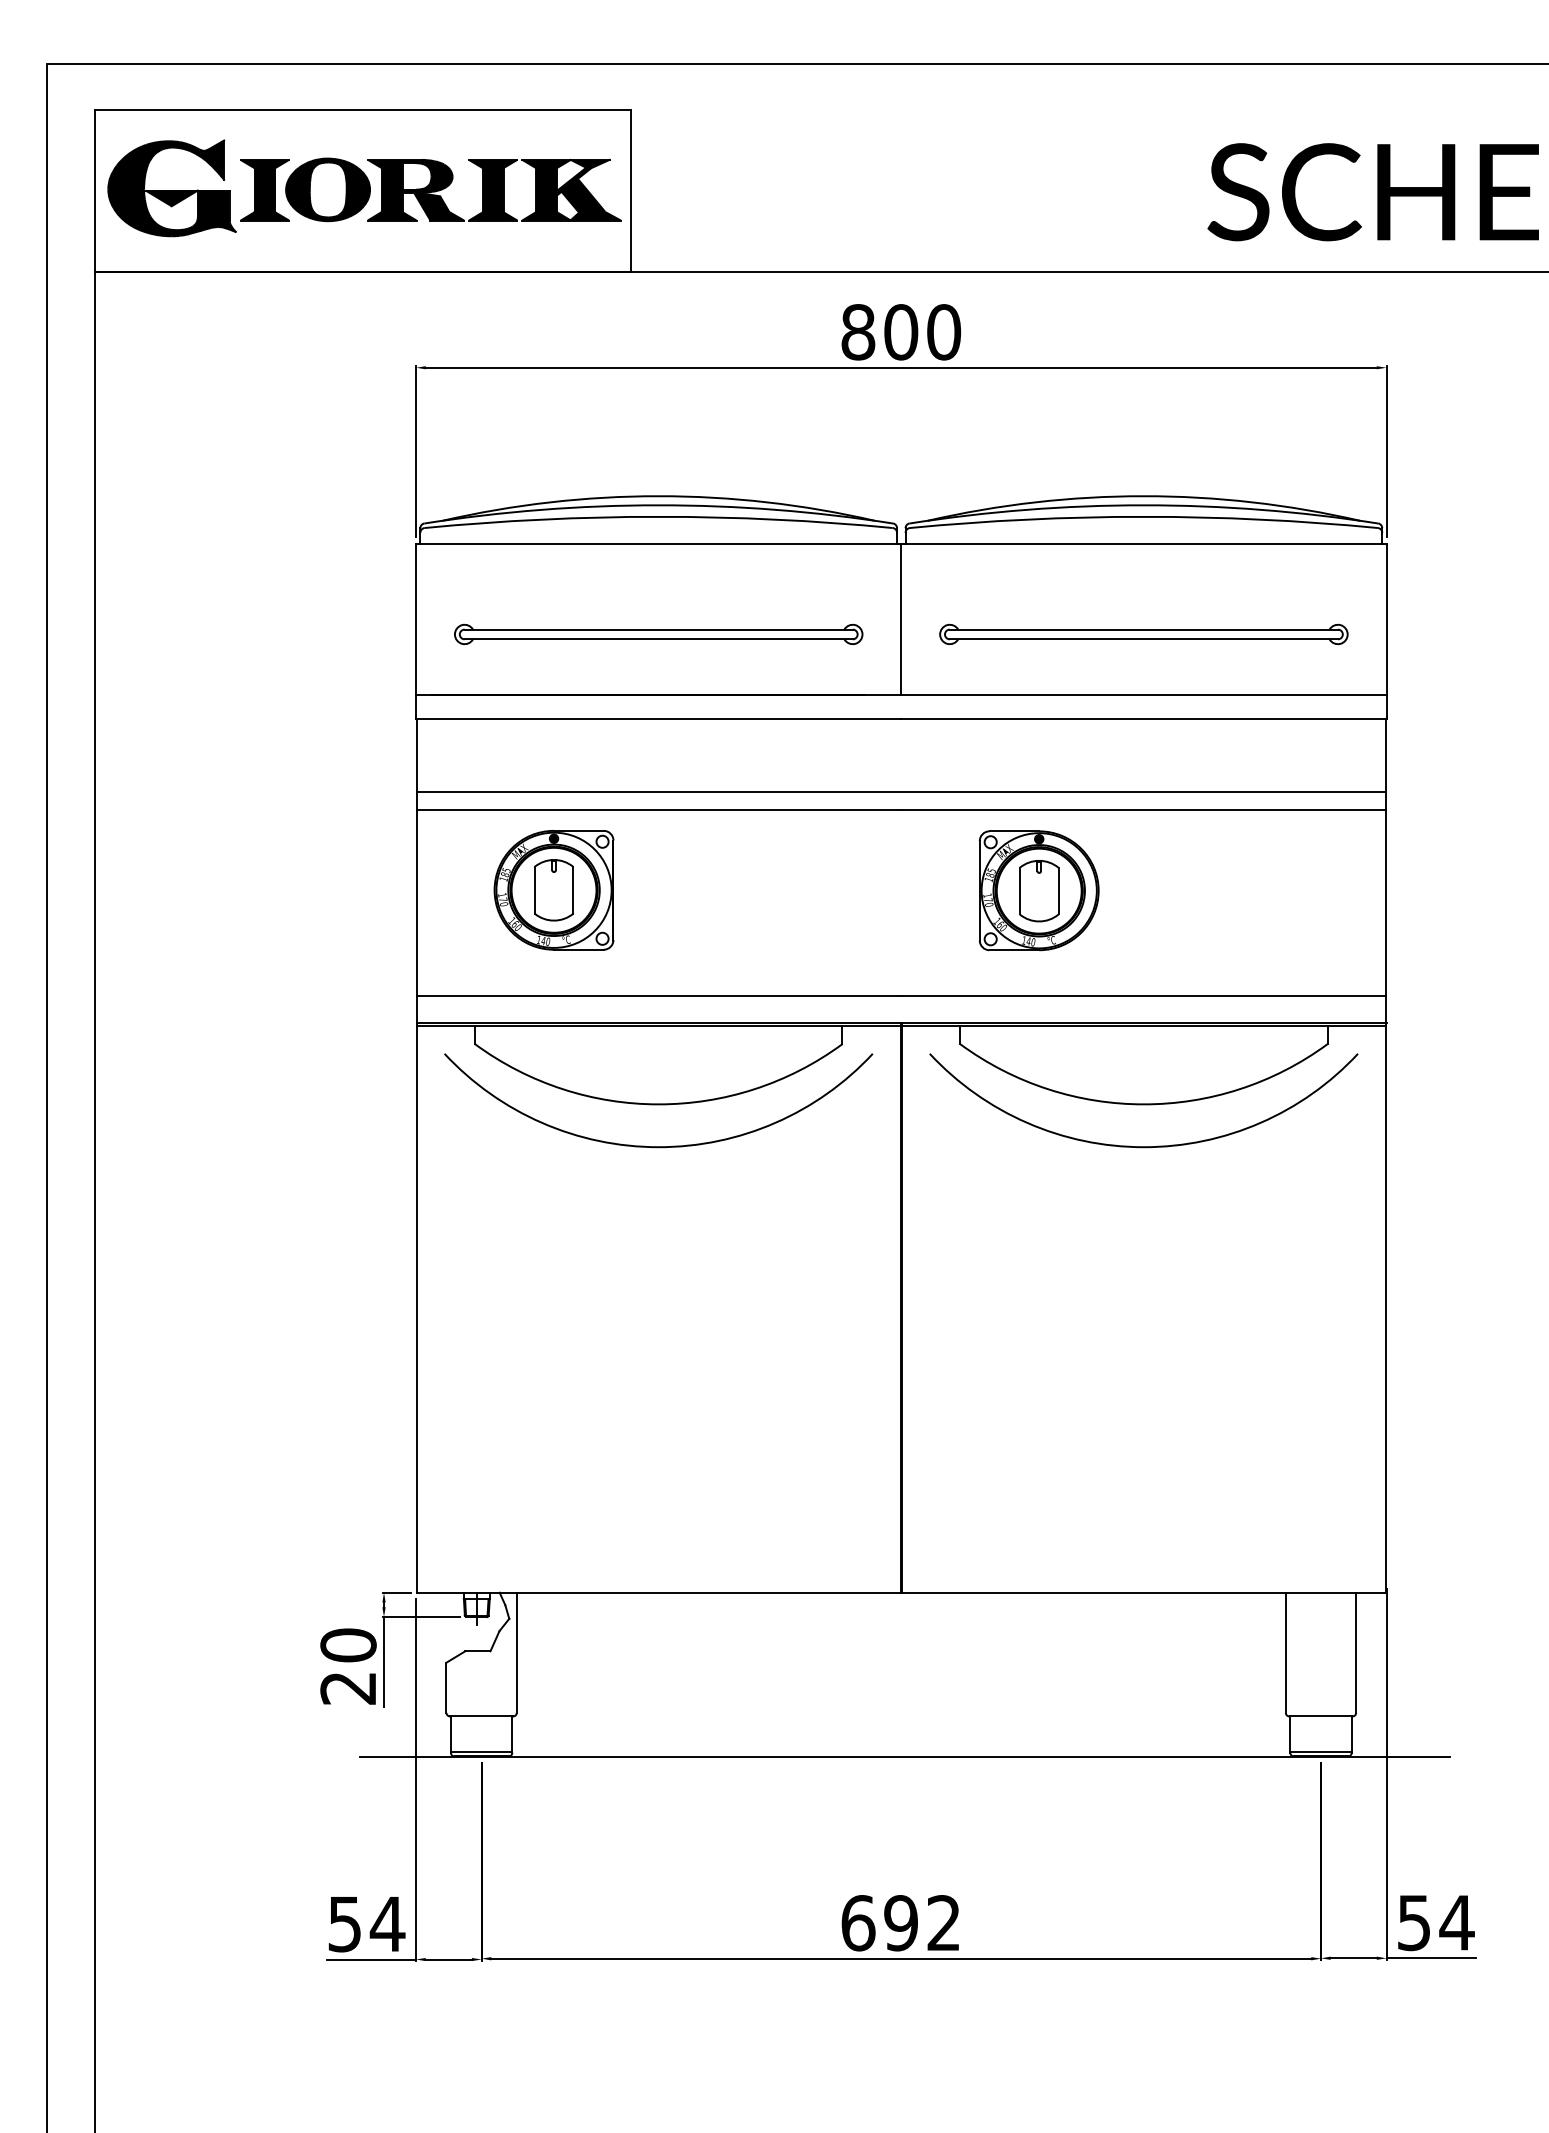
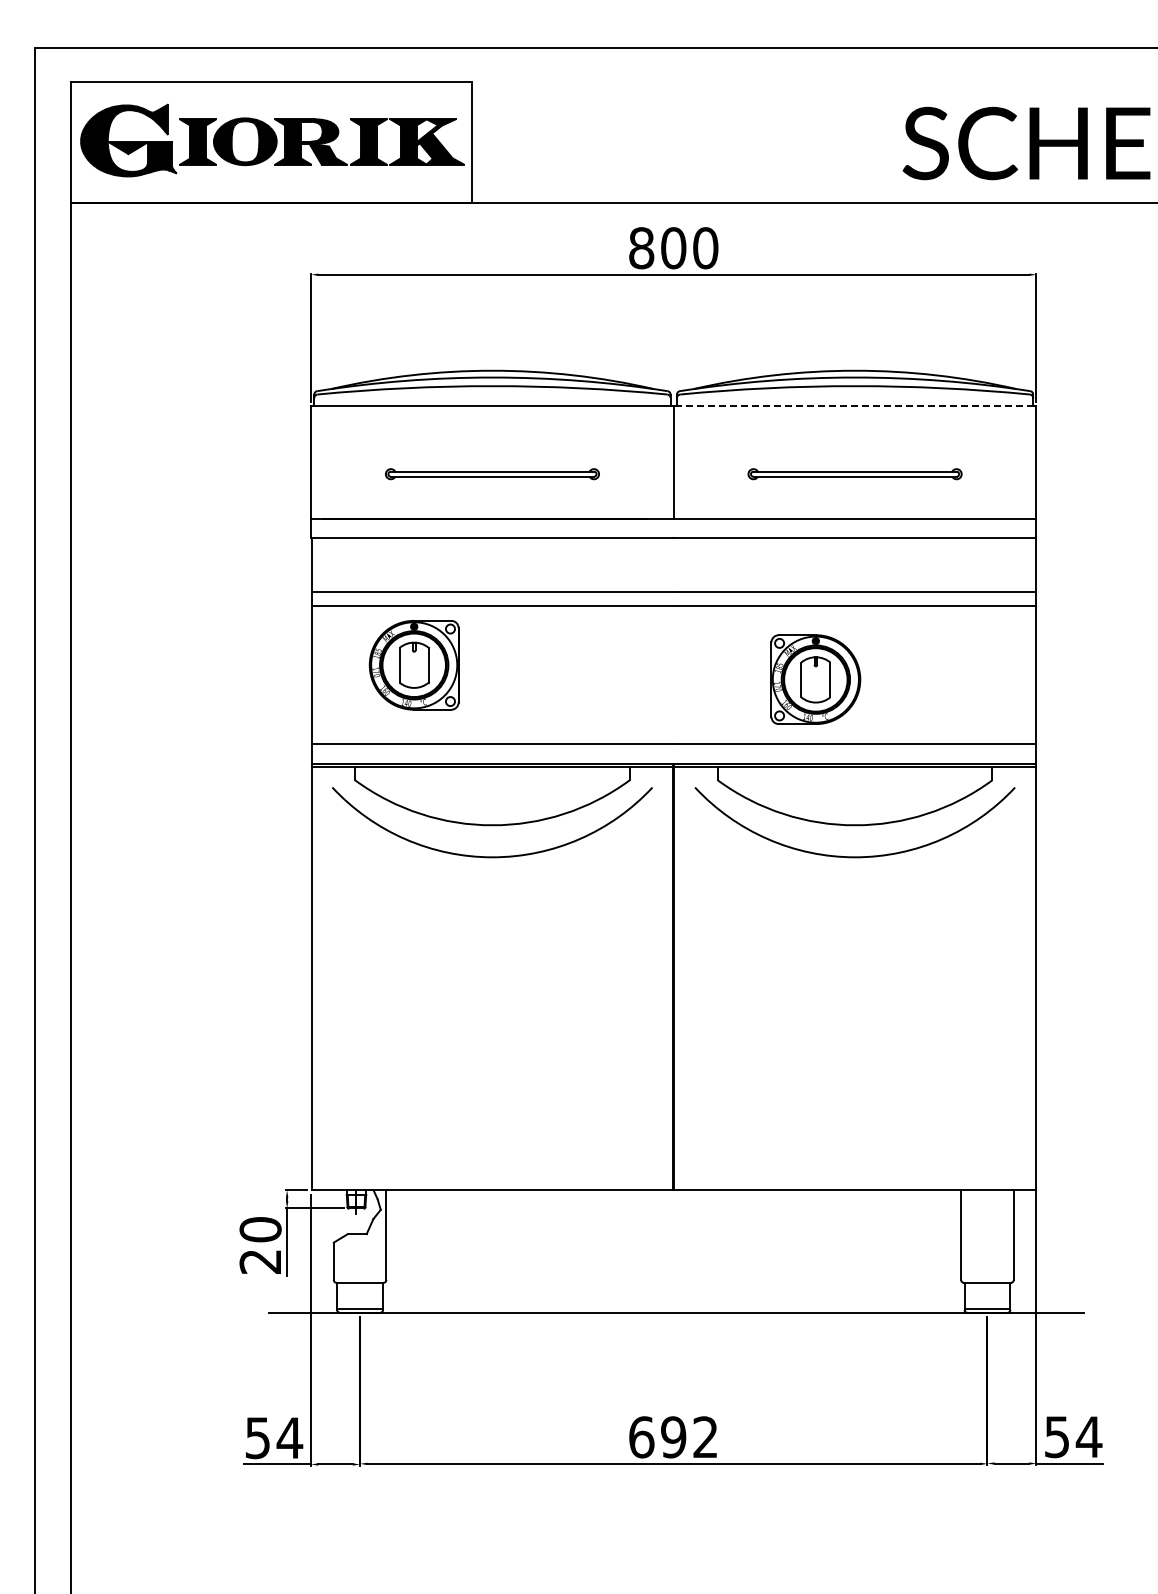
line: (1143, 544) -> (854, 406), solid -> dashed
part: (658, 635) -> (492, 474), size x0.7
part: (1143, 635) -> (854, 474), size x0.7
part: (1038, 890) -> (815, 679), moved

